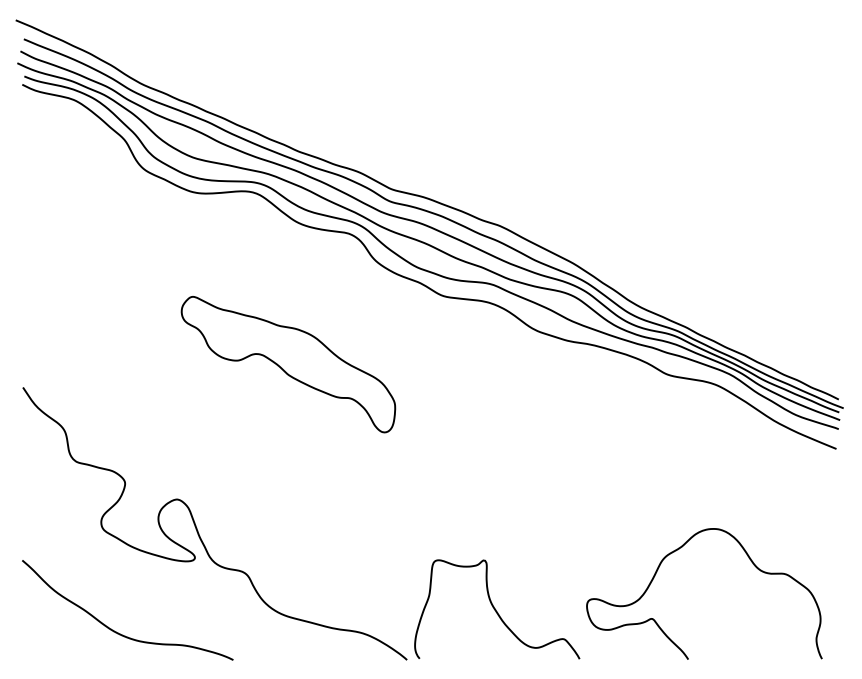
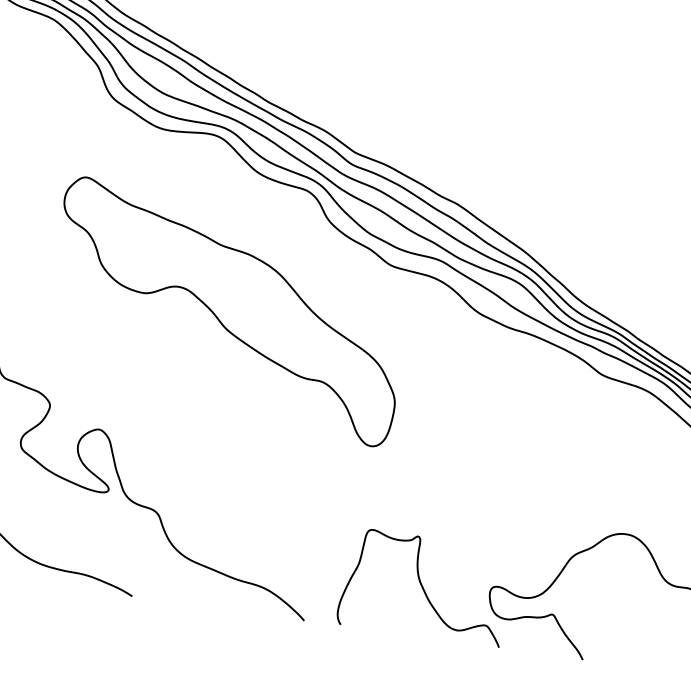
part: (288, 364) -> (228, 311), size x1.67
curve: (496, 609) -> (423, 586), moved

